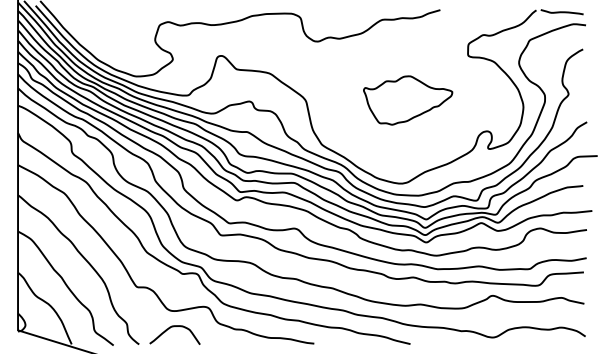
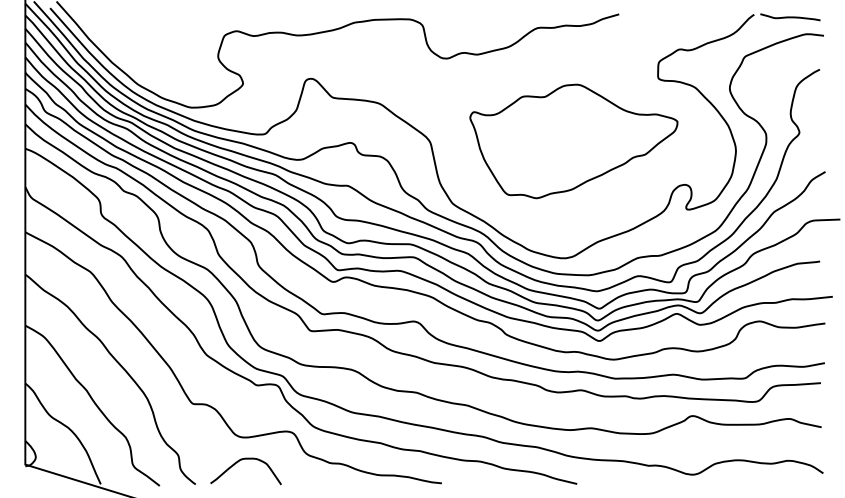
part: (407, 100) -> (572, 141), size x1.67

